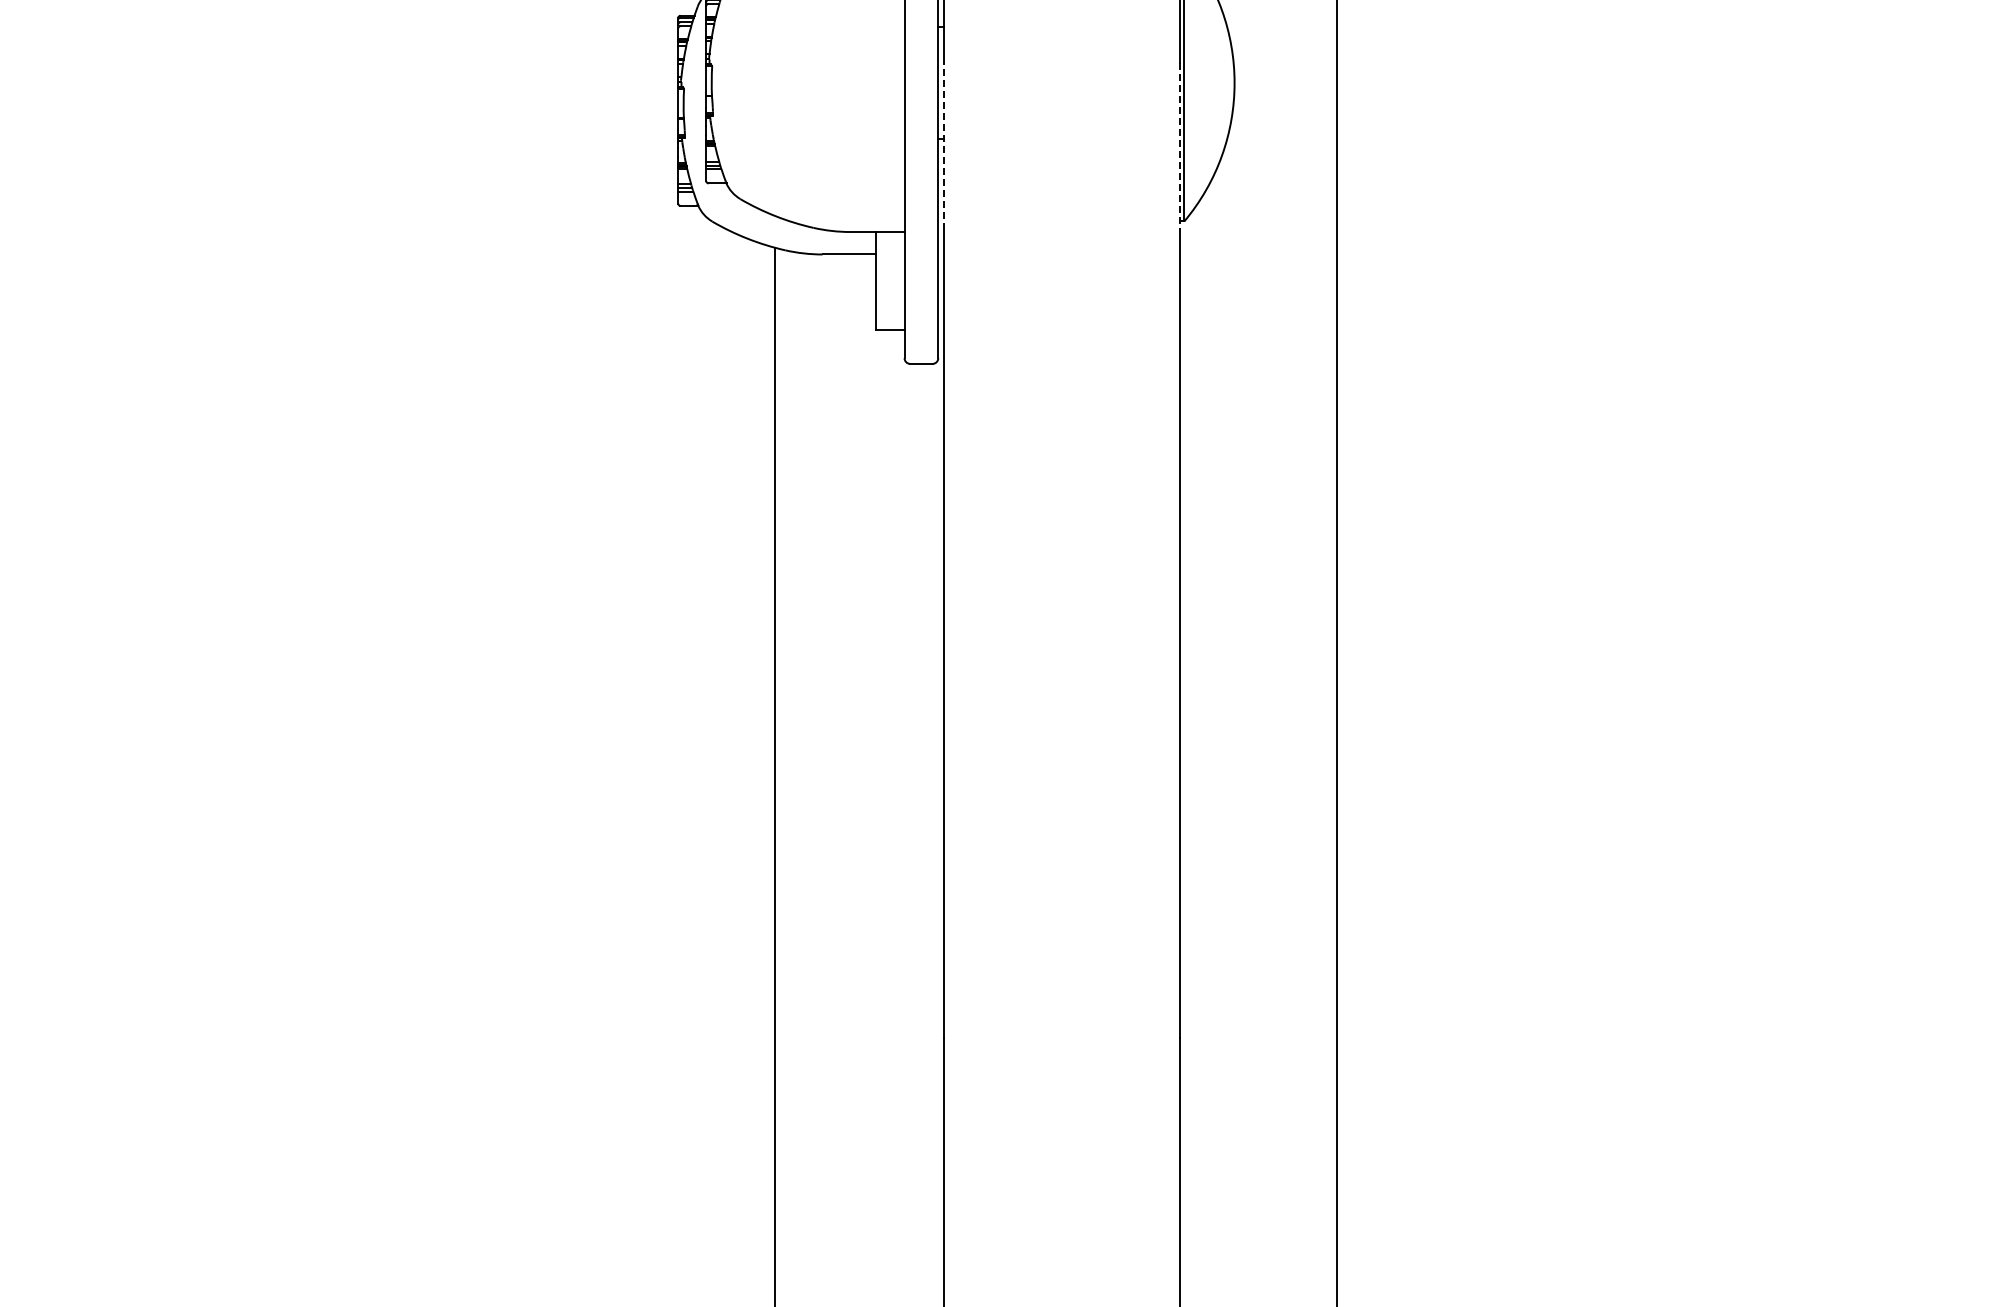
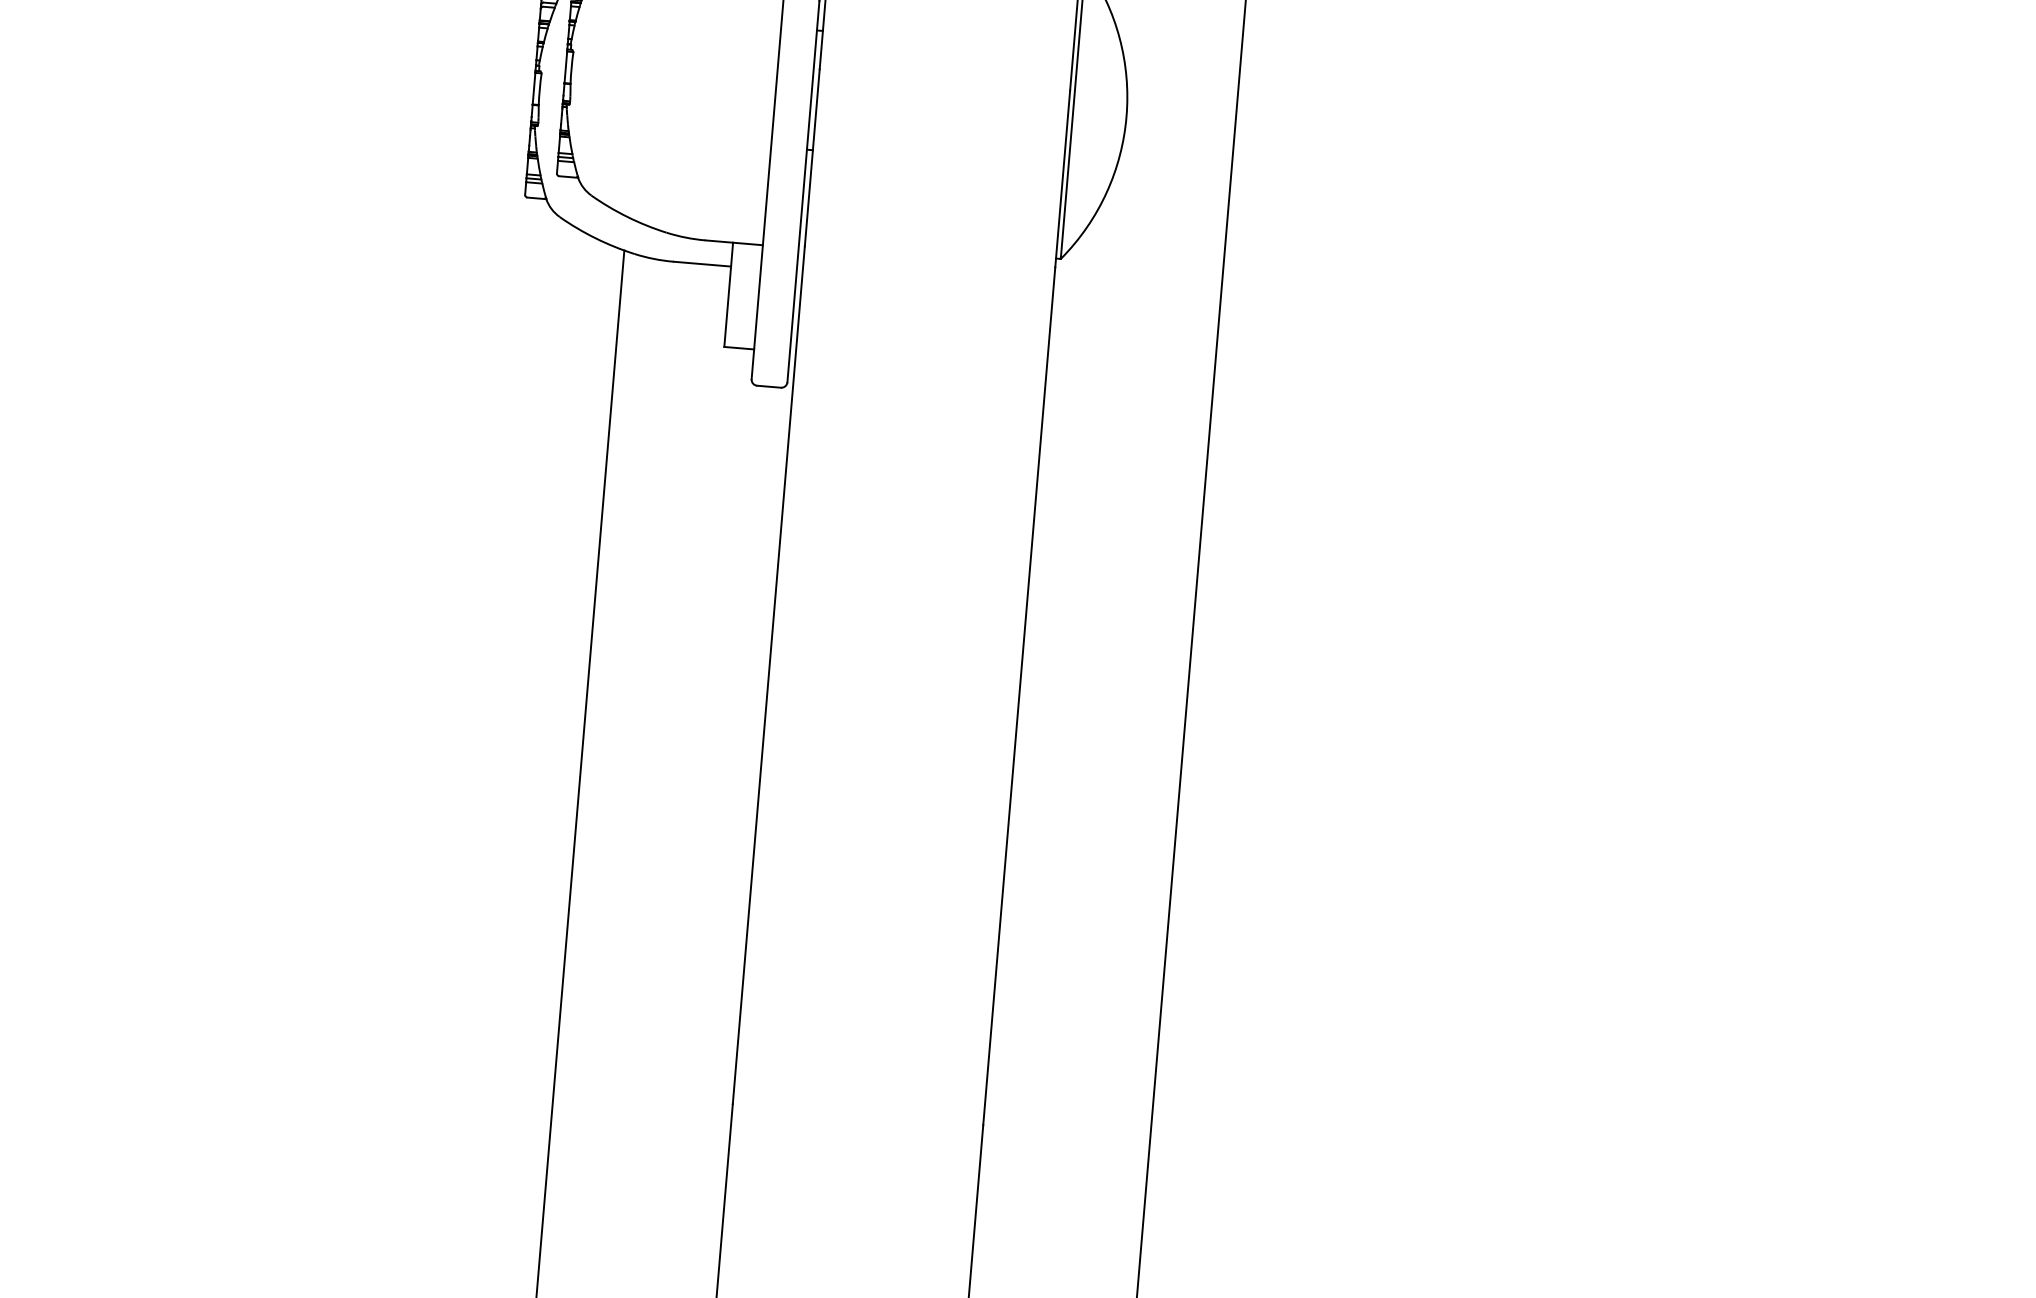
line: (943, 145) -> (811, 156), dashed -> solid
line: (1179, 146) -> (1062, 178), dashed -> solid

